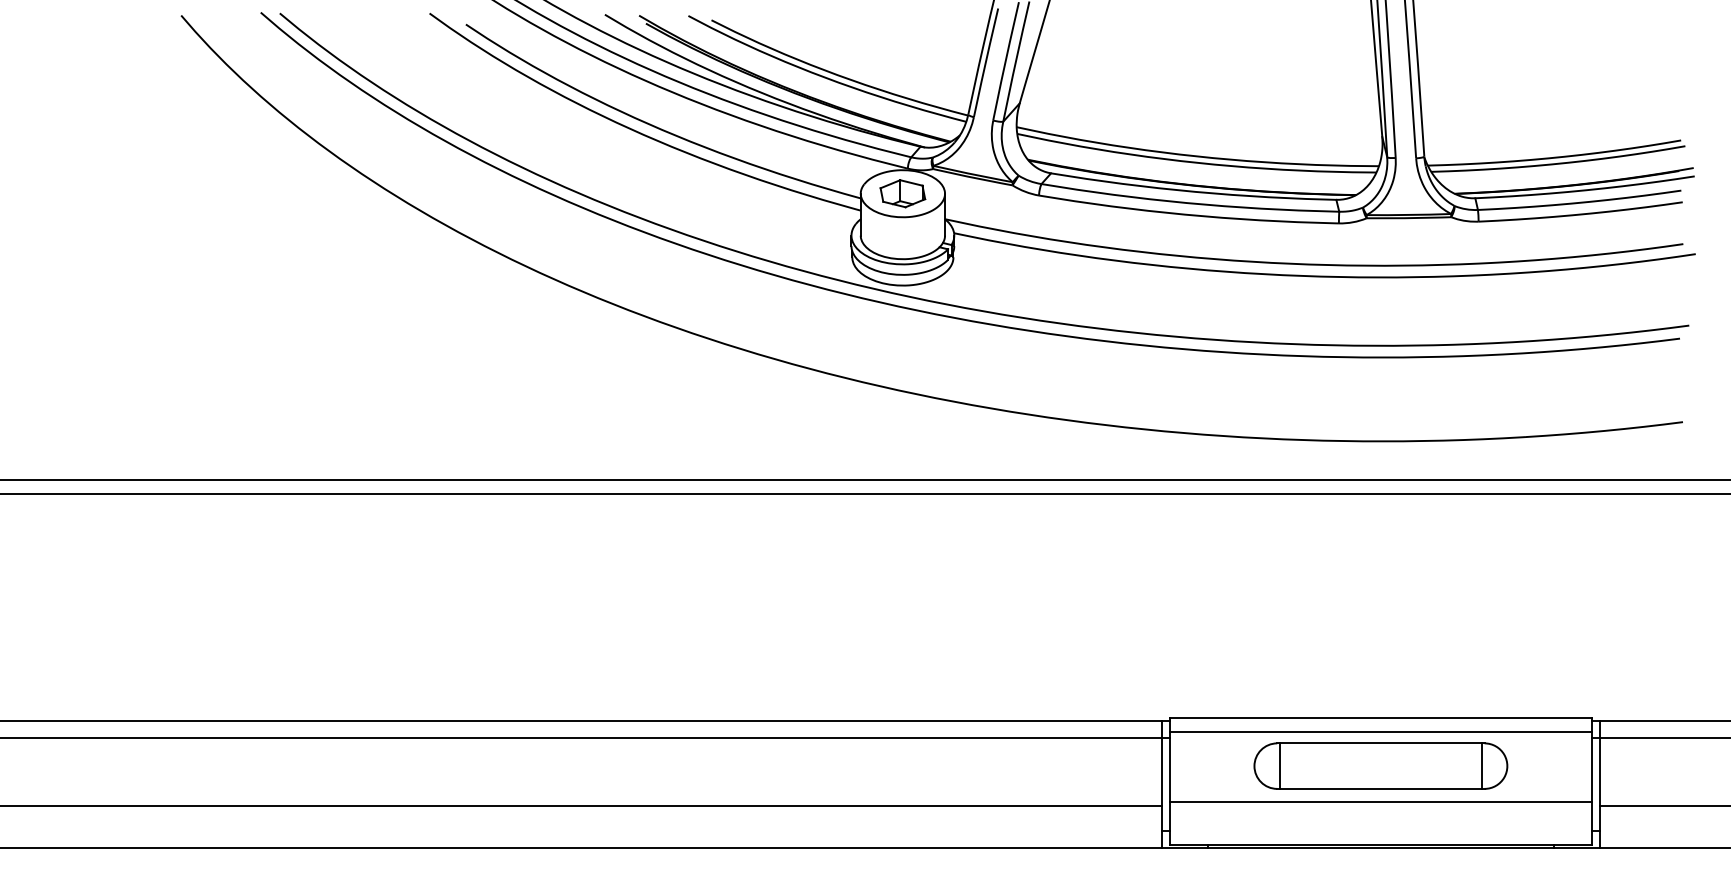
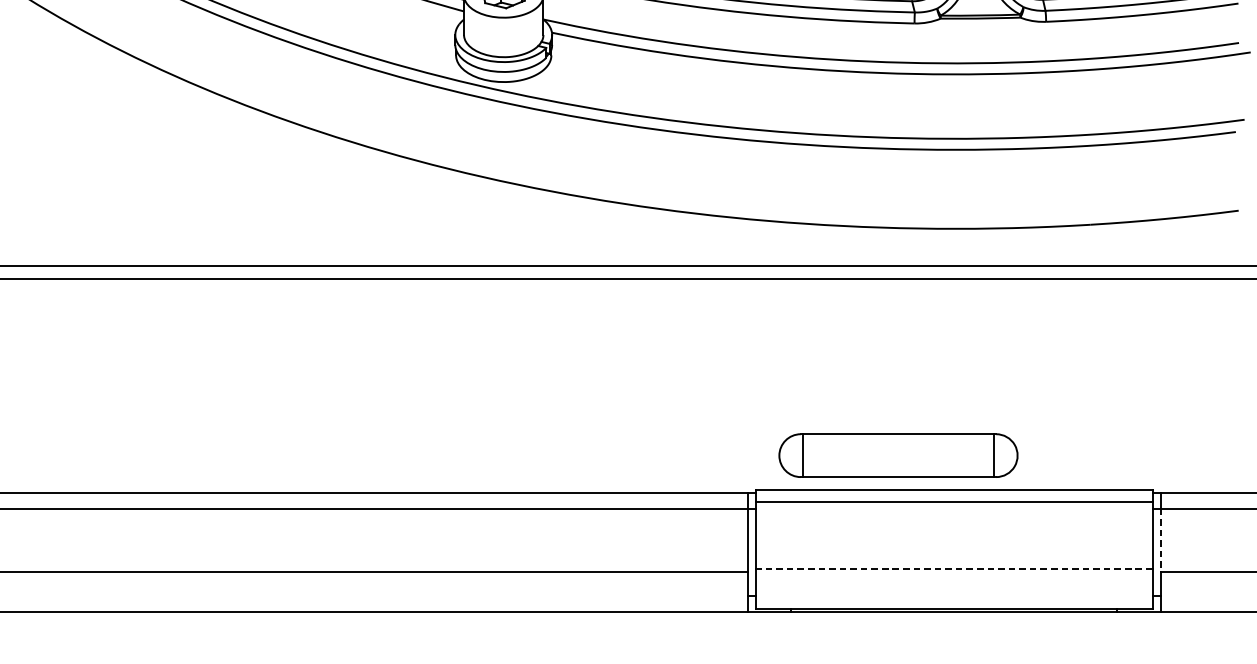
part: (1380, 765) -> (898, 455), moved
line: (1600, 772) -> (1160, 540), solid -> dashed
line: (1380, 802) -> (953, 569), solid -> dashed

